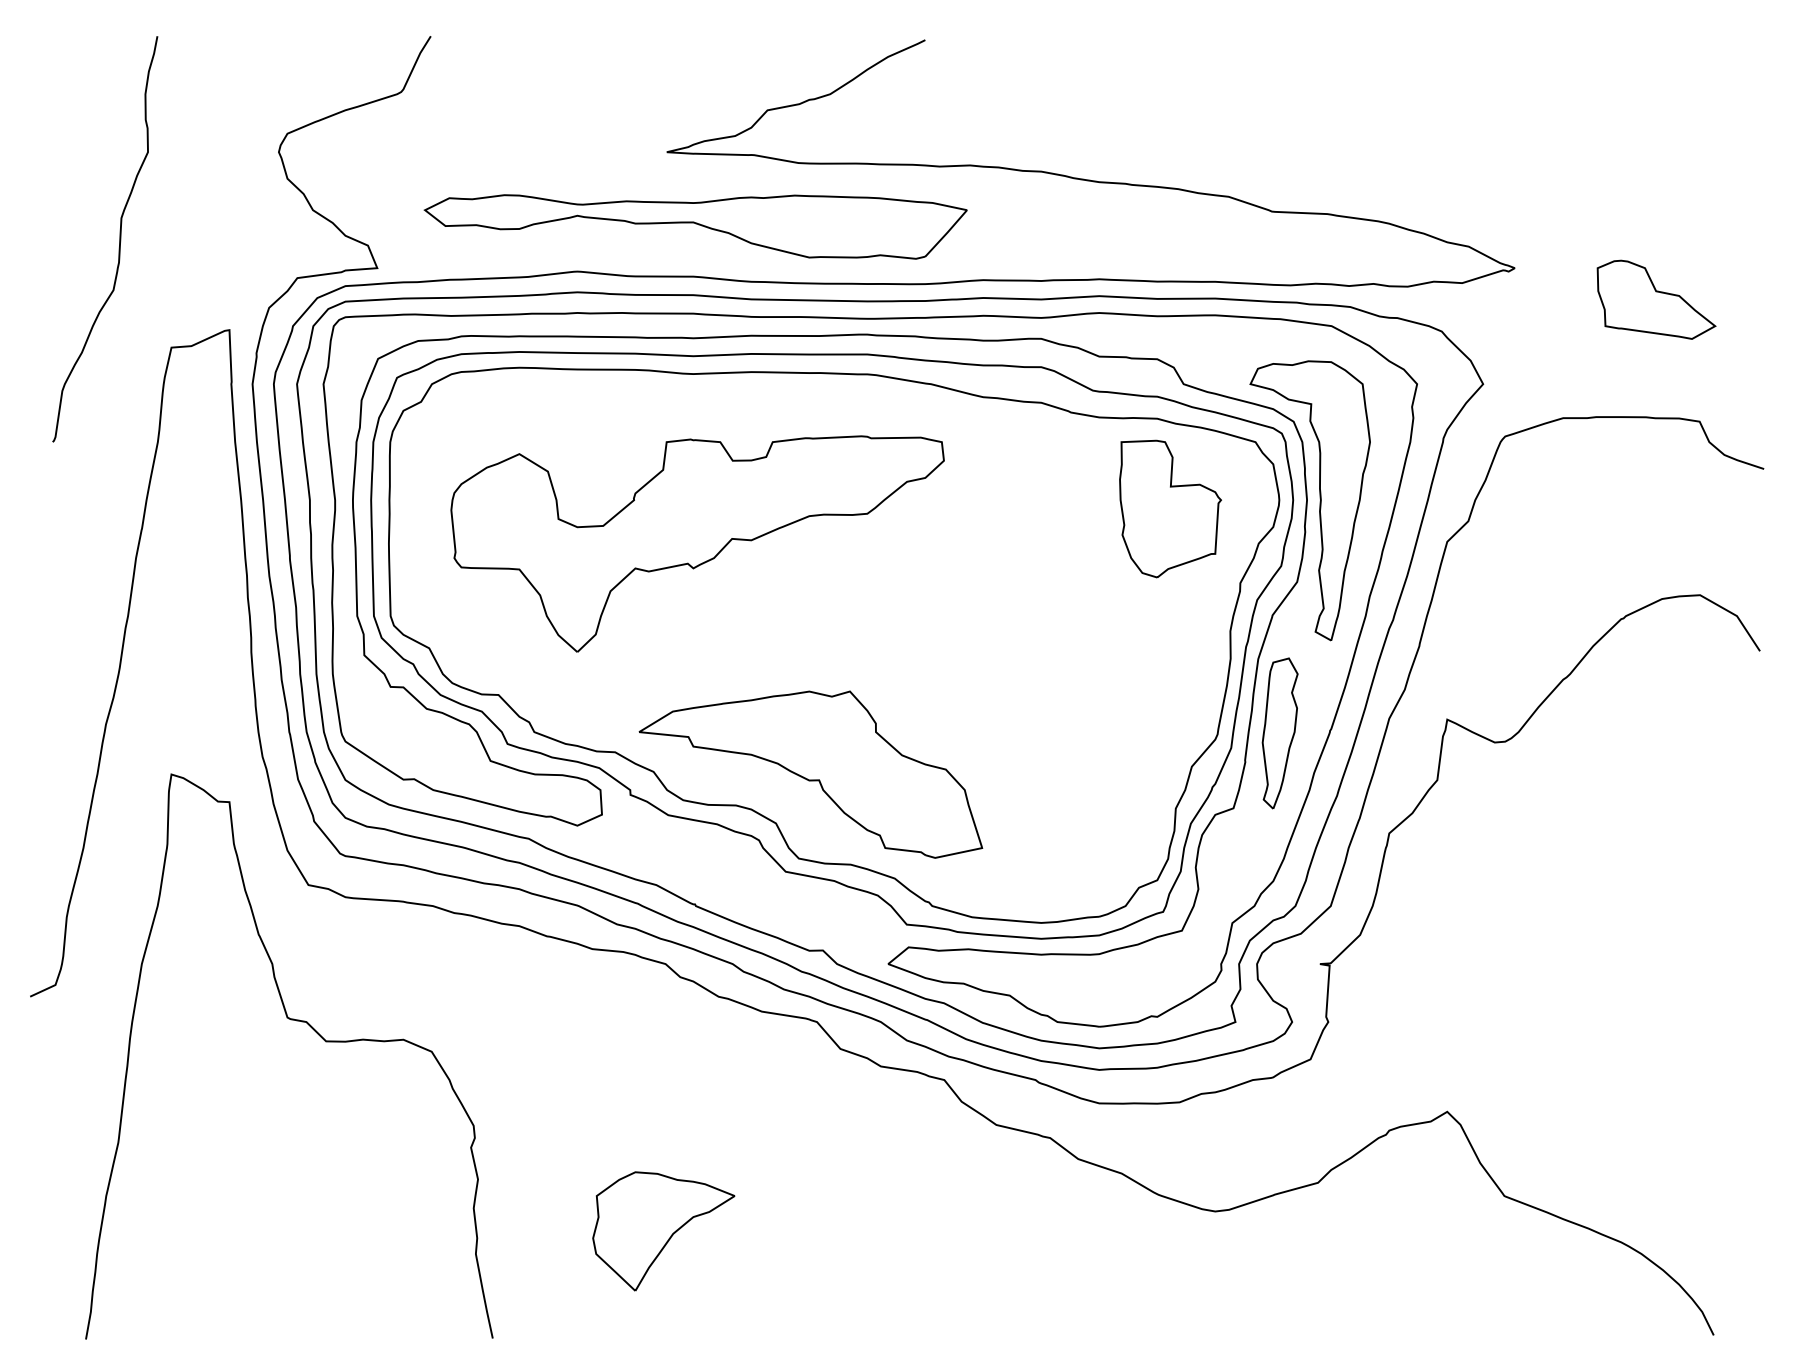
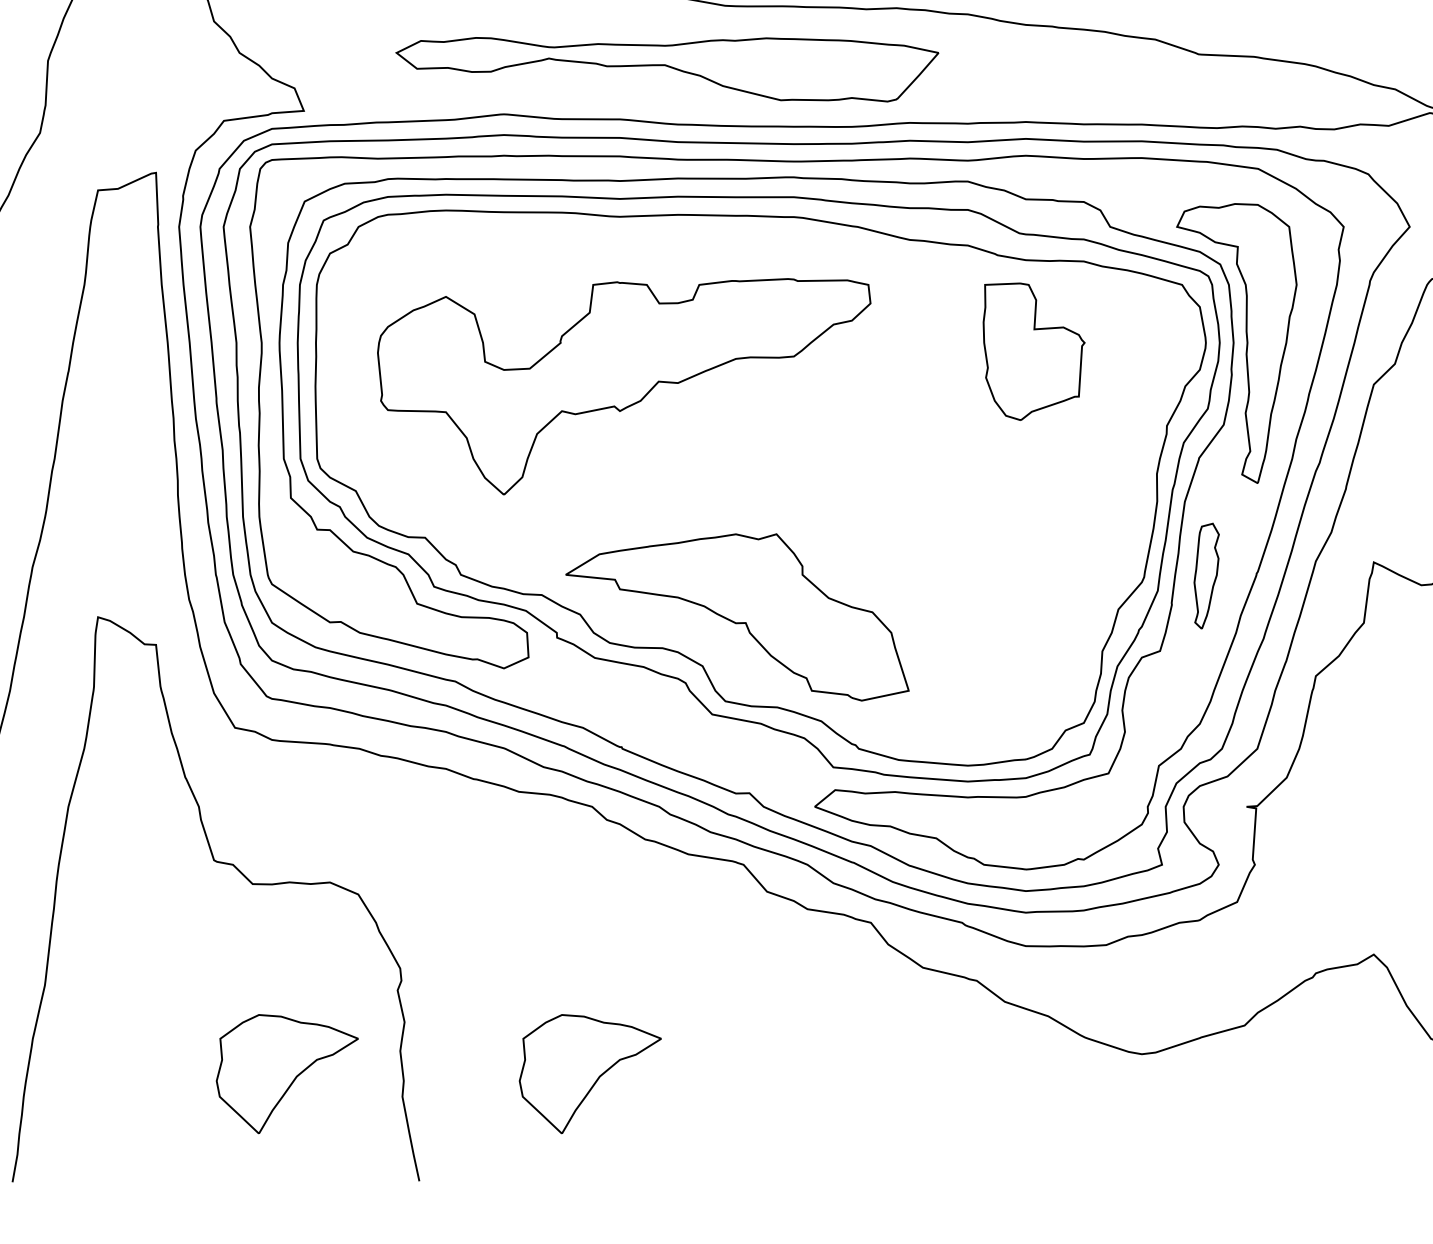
part: (695, 226) -> (667, 69), moved
part: (1170, 508) -> (1034, 351), moved
part: (1279, 733) -> (1206, 576), size x0.7
part: (360, 1231) -> (287, 1074), added

